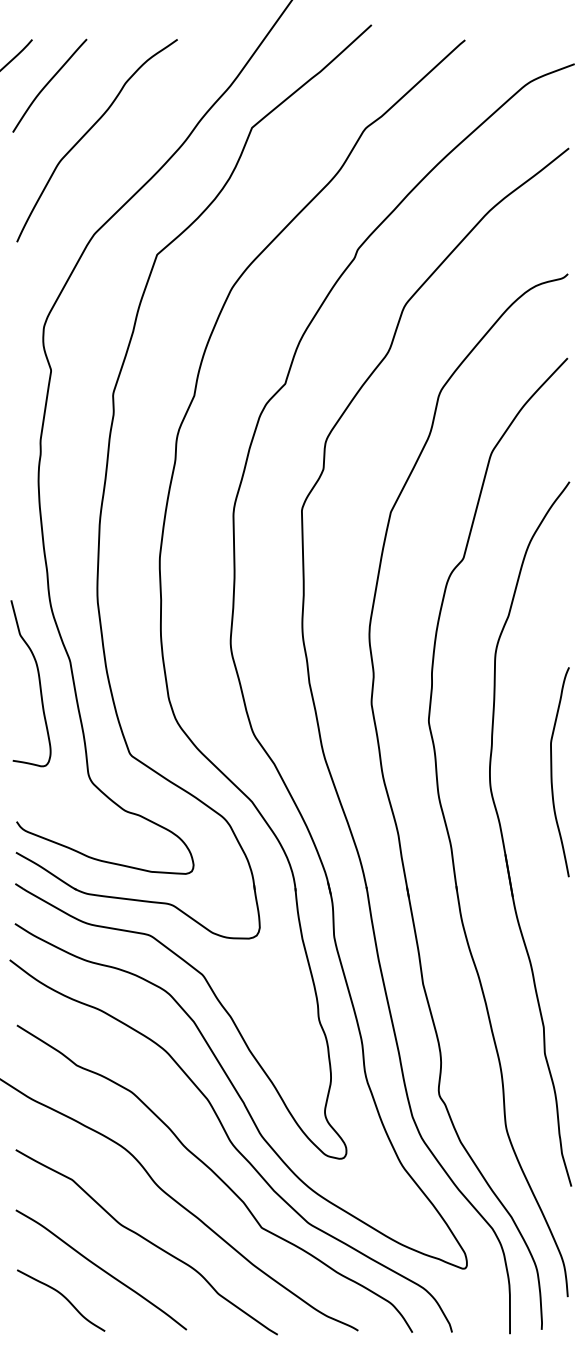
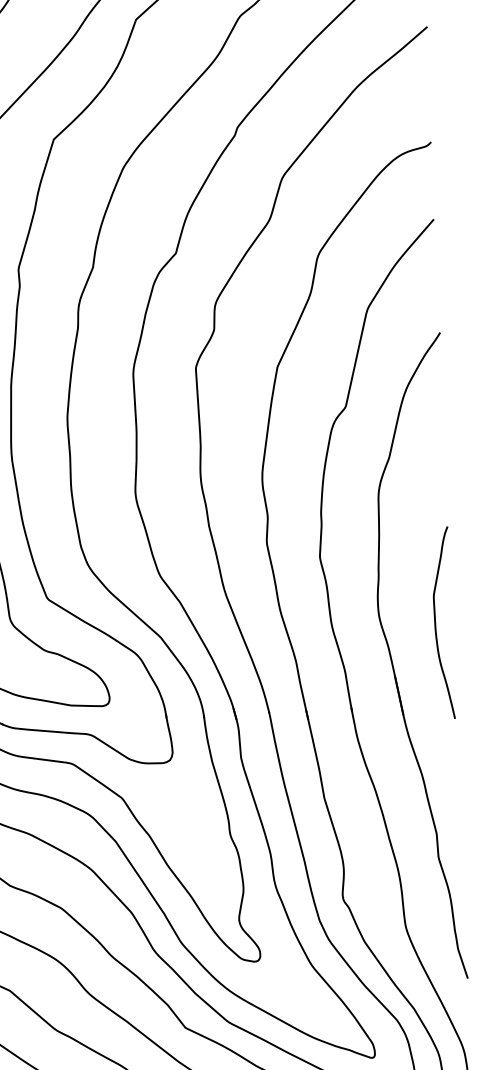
curve: (552, 772) -> (436, 623), moved

